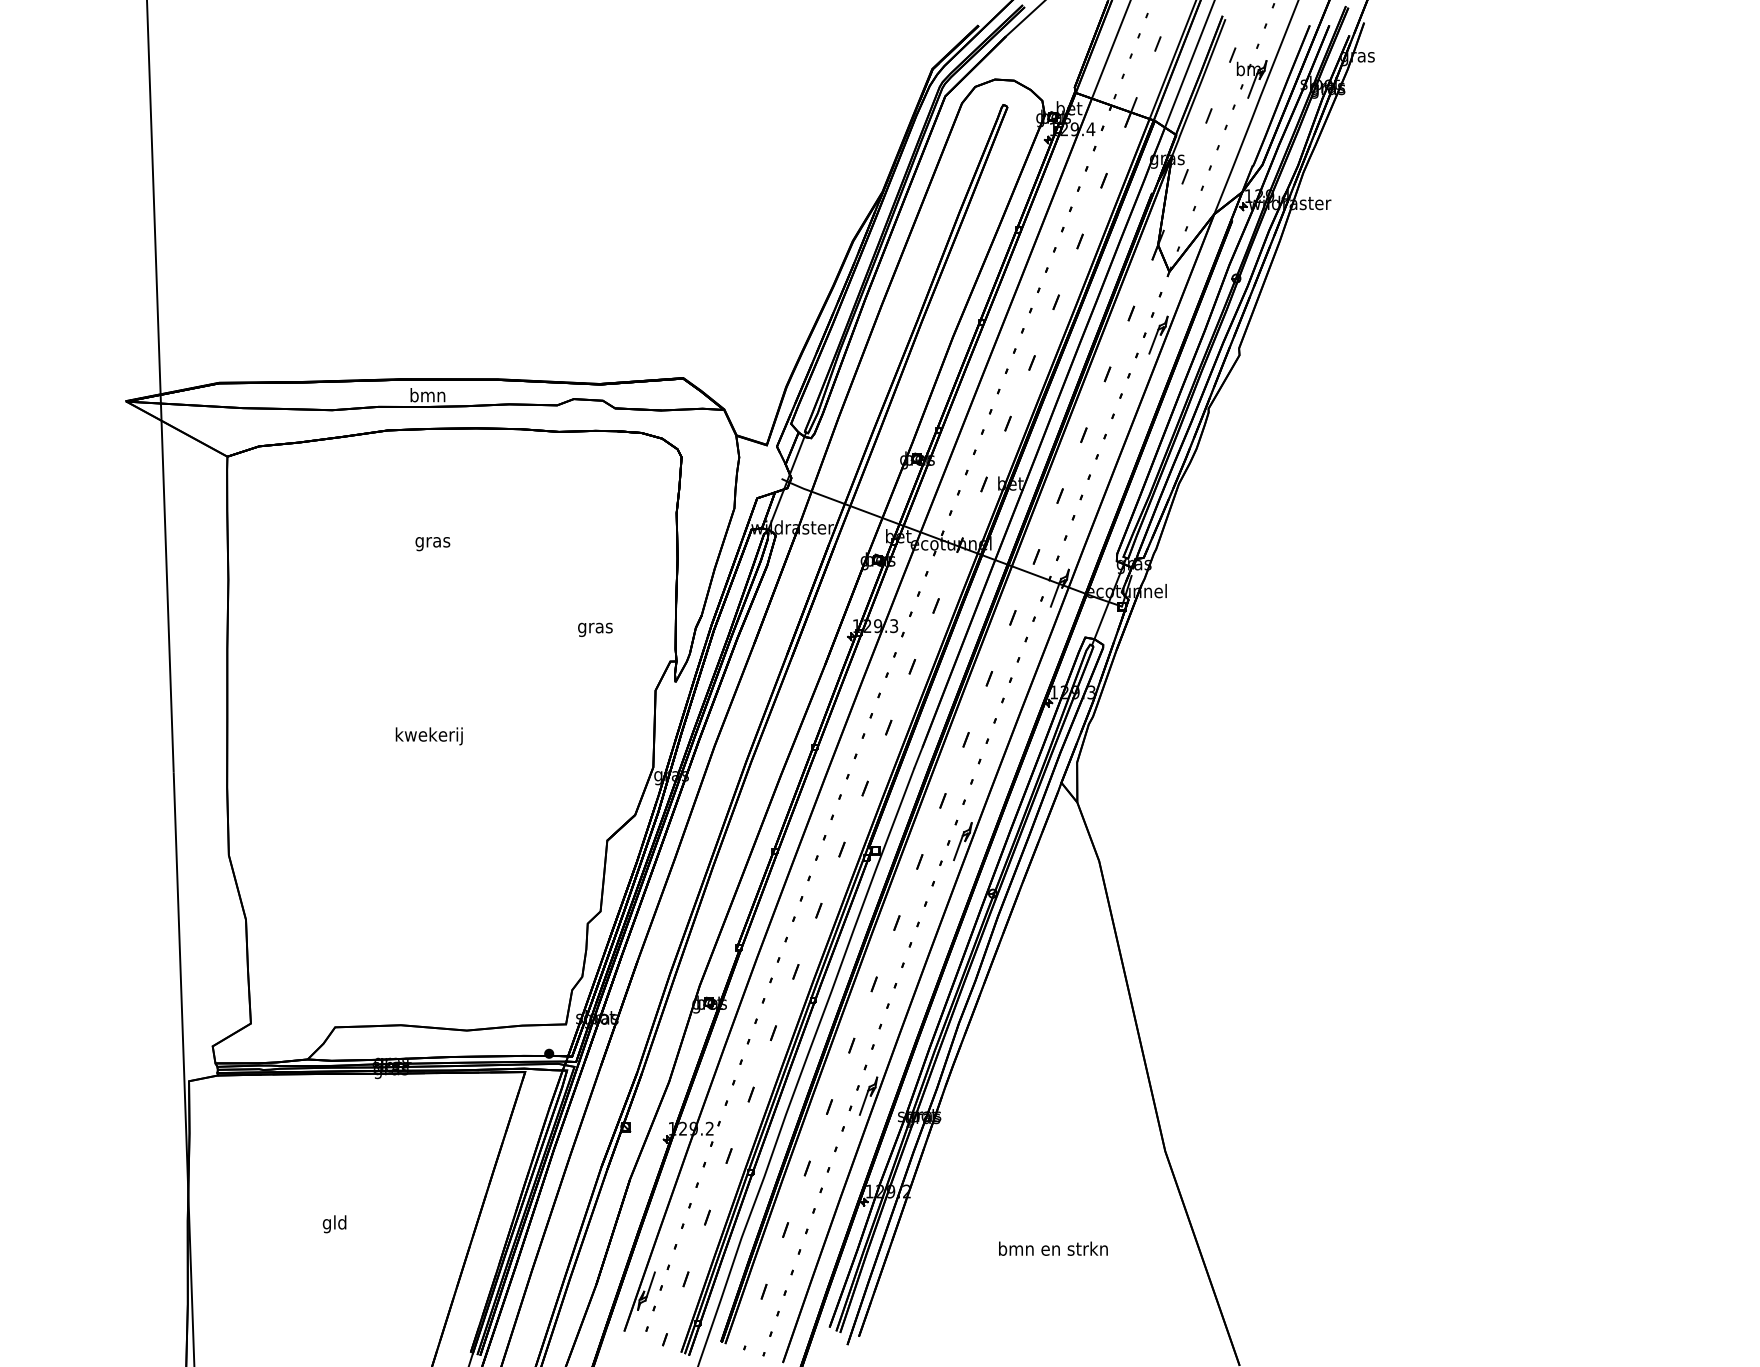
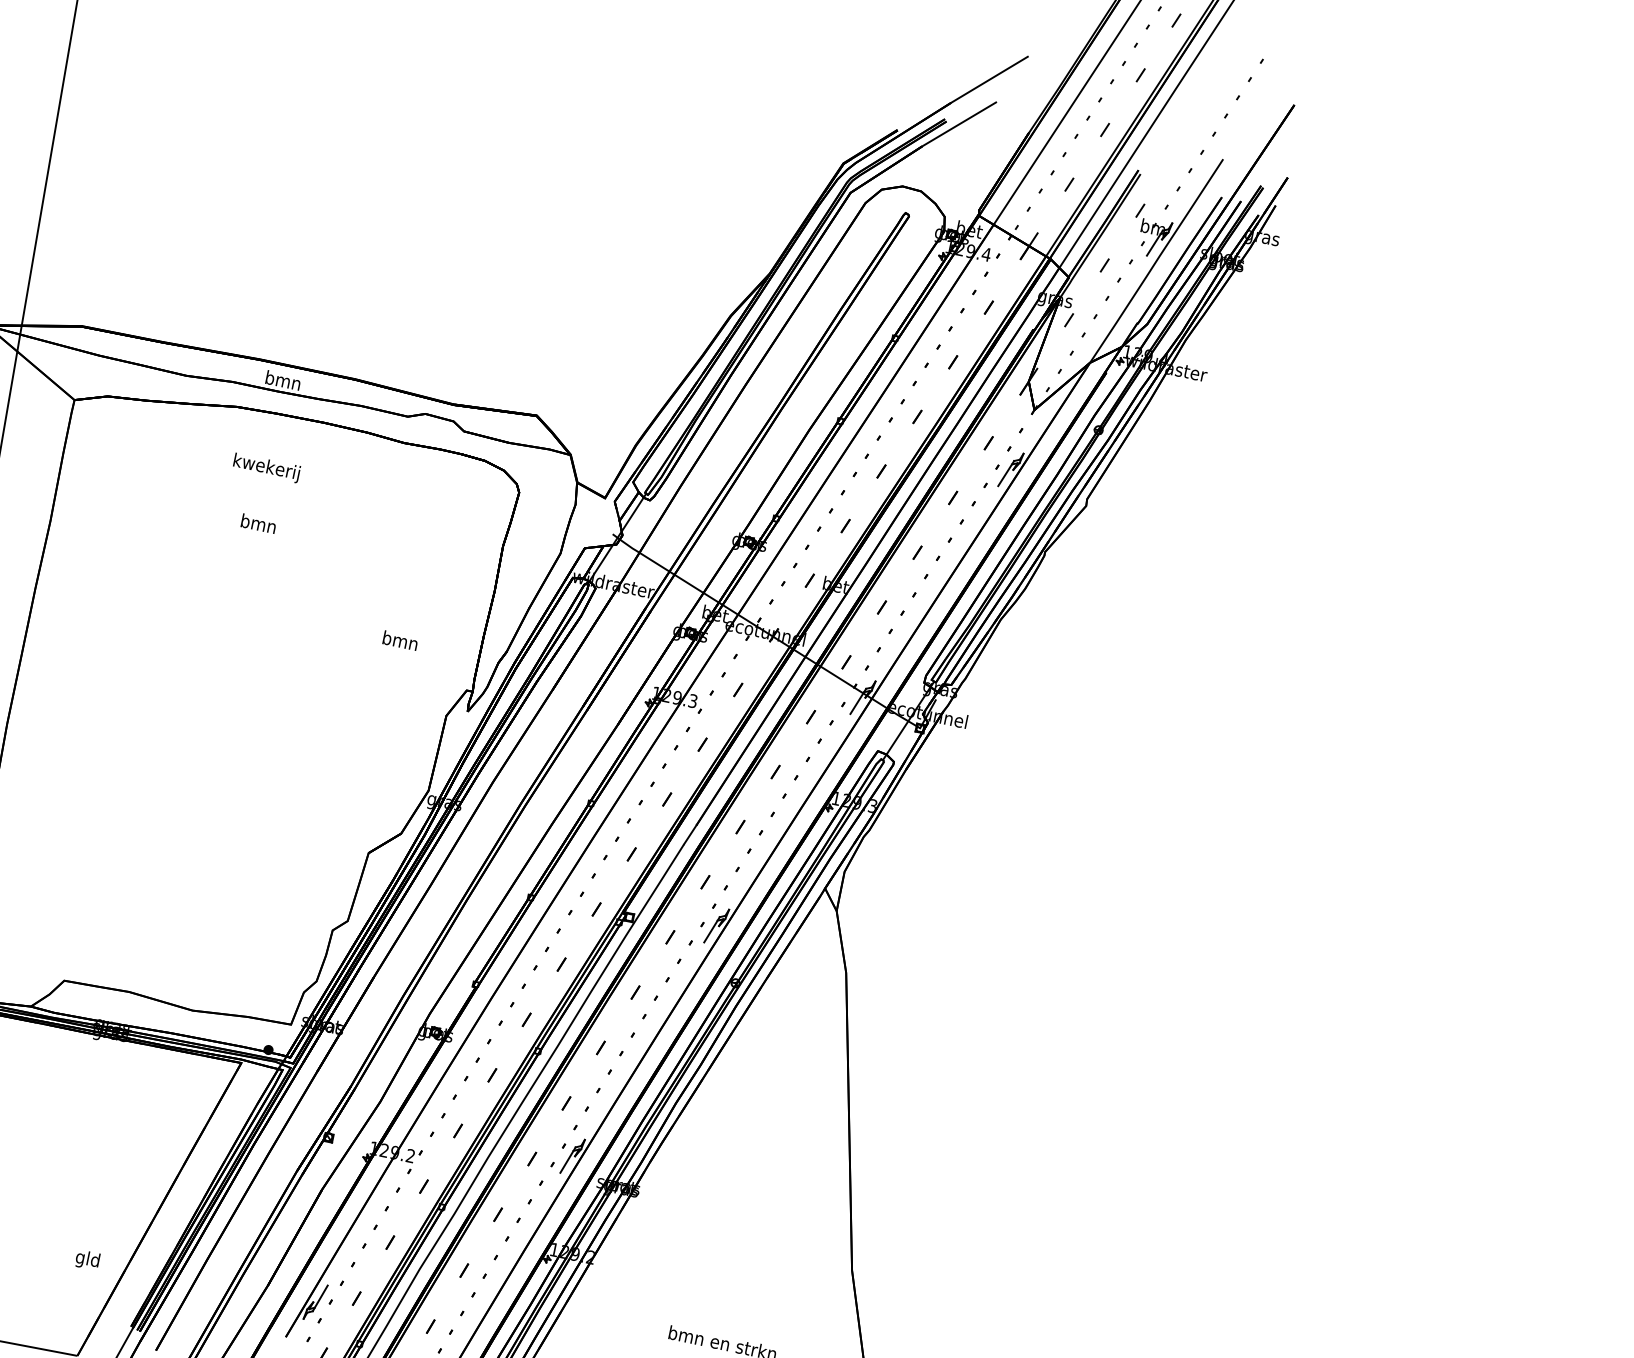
text: (432, 542) -> (257, 525), gras -> bmn
text: (595, 627) -> (400, 641), gras -> bmn
text: (428, 736) -> (265, 468), moved
text: (334, 1224) -> (87, 1260), moved

